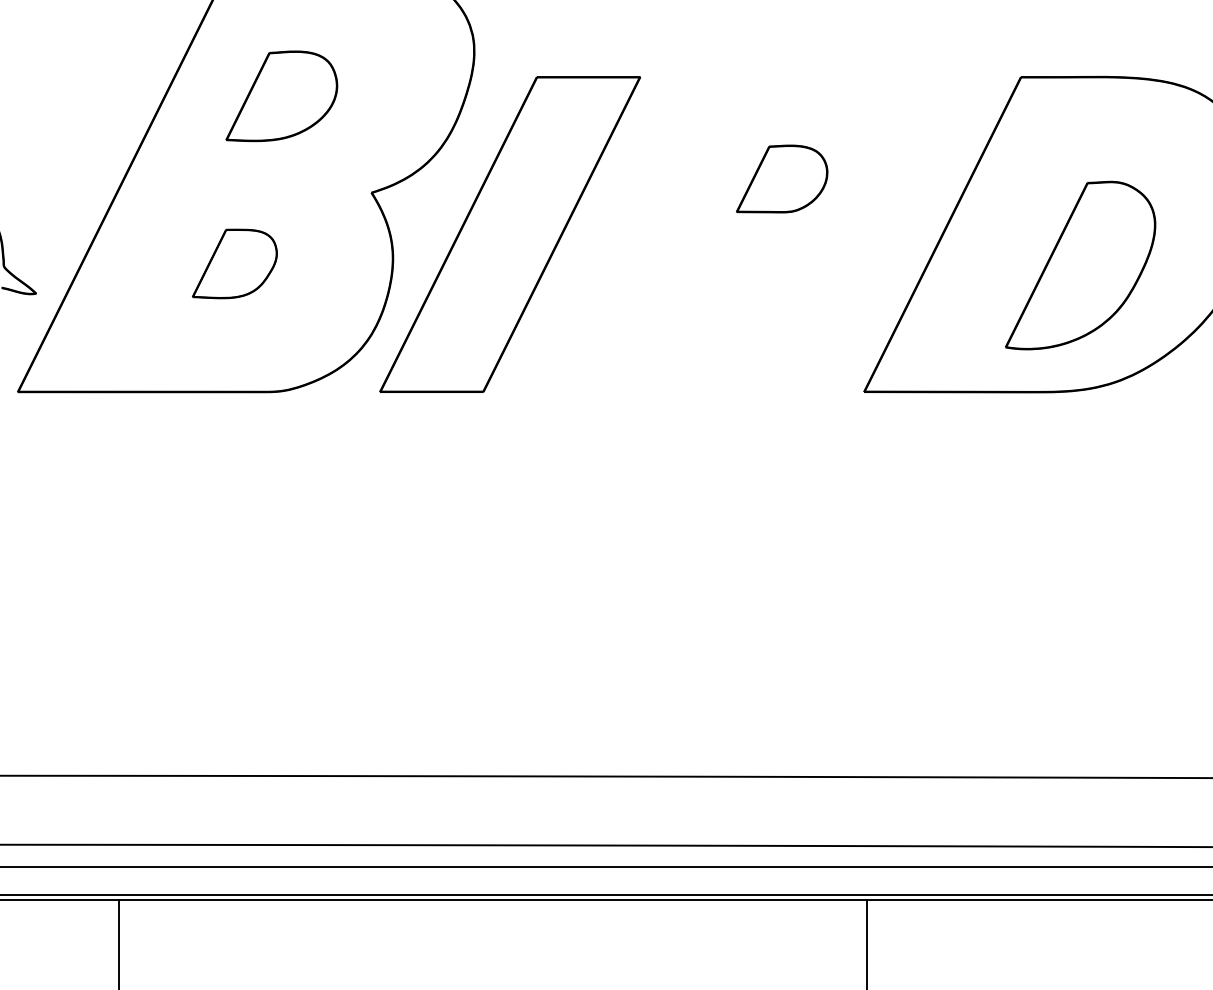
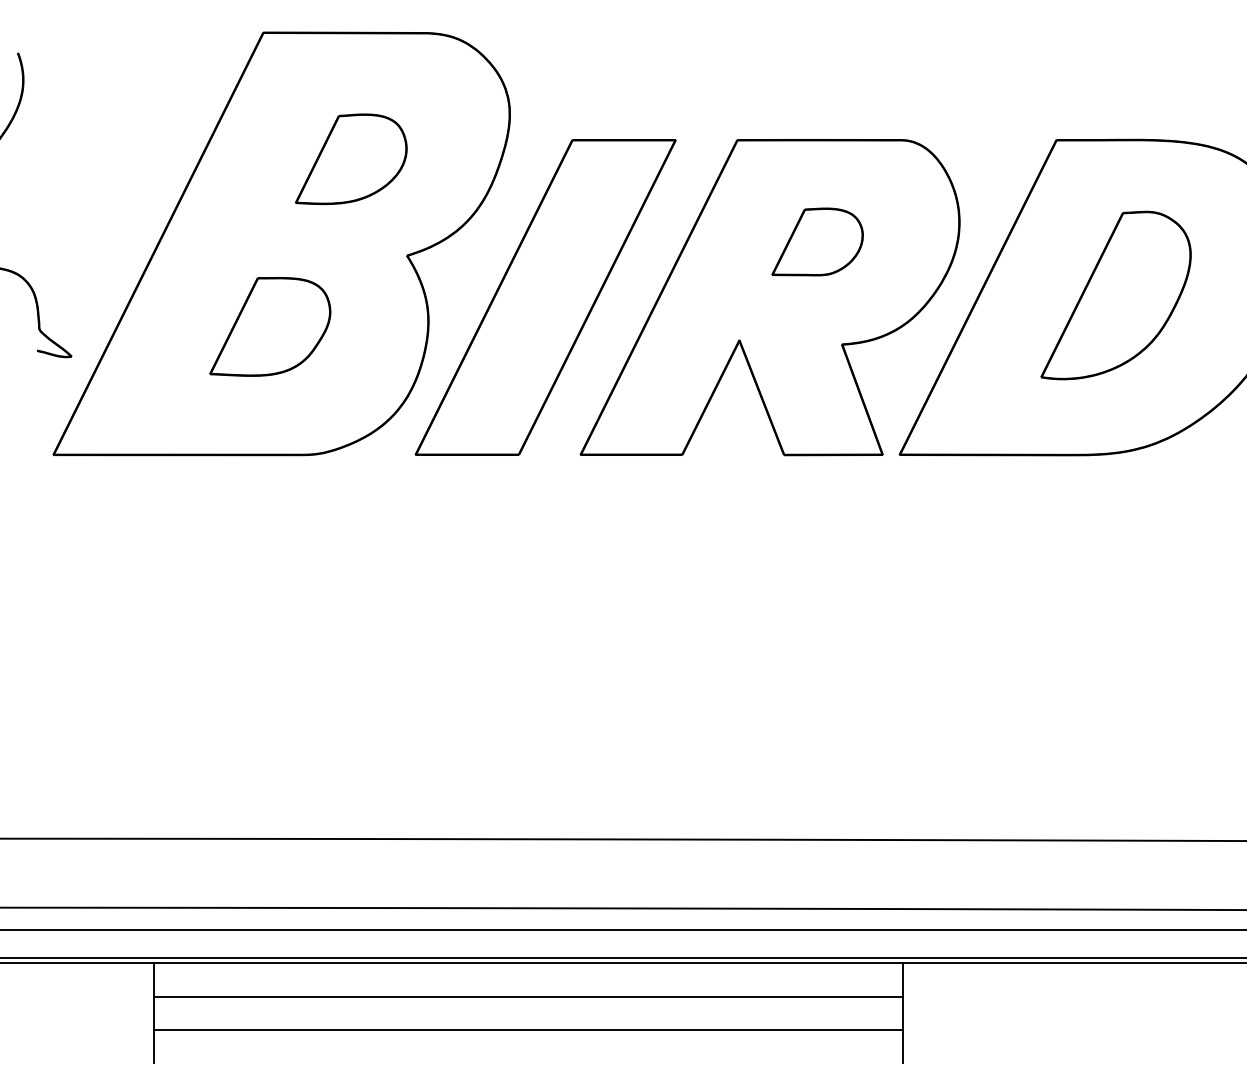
part: (282, 95) -> (351, 158), moved
part: (734, 234) -> (769, 297), added
part: (235, 263) -> (270, 326), size x1.43
part: (1080, 265) -> (1115, 295), moved
line: (493, 933) -> (528, 996), added
line: (493, 966) -> (528, 1029), added

